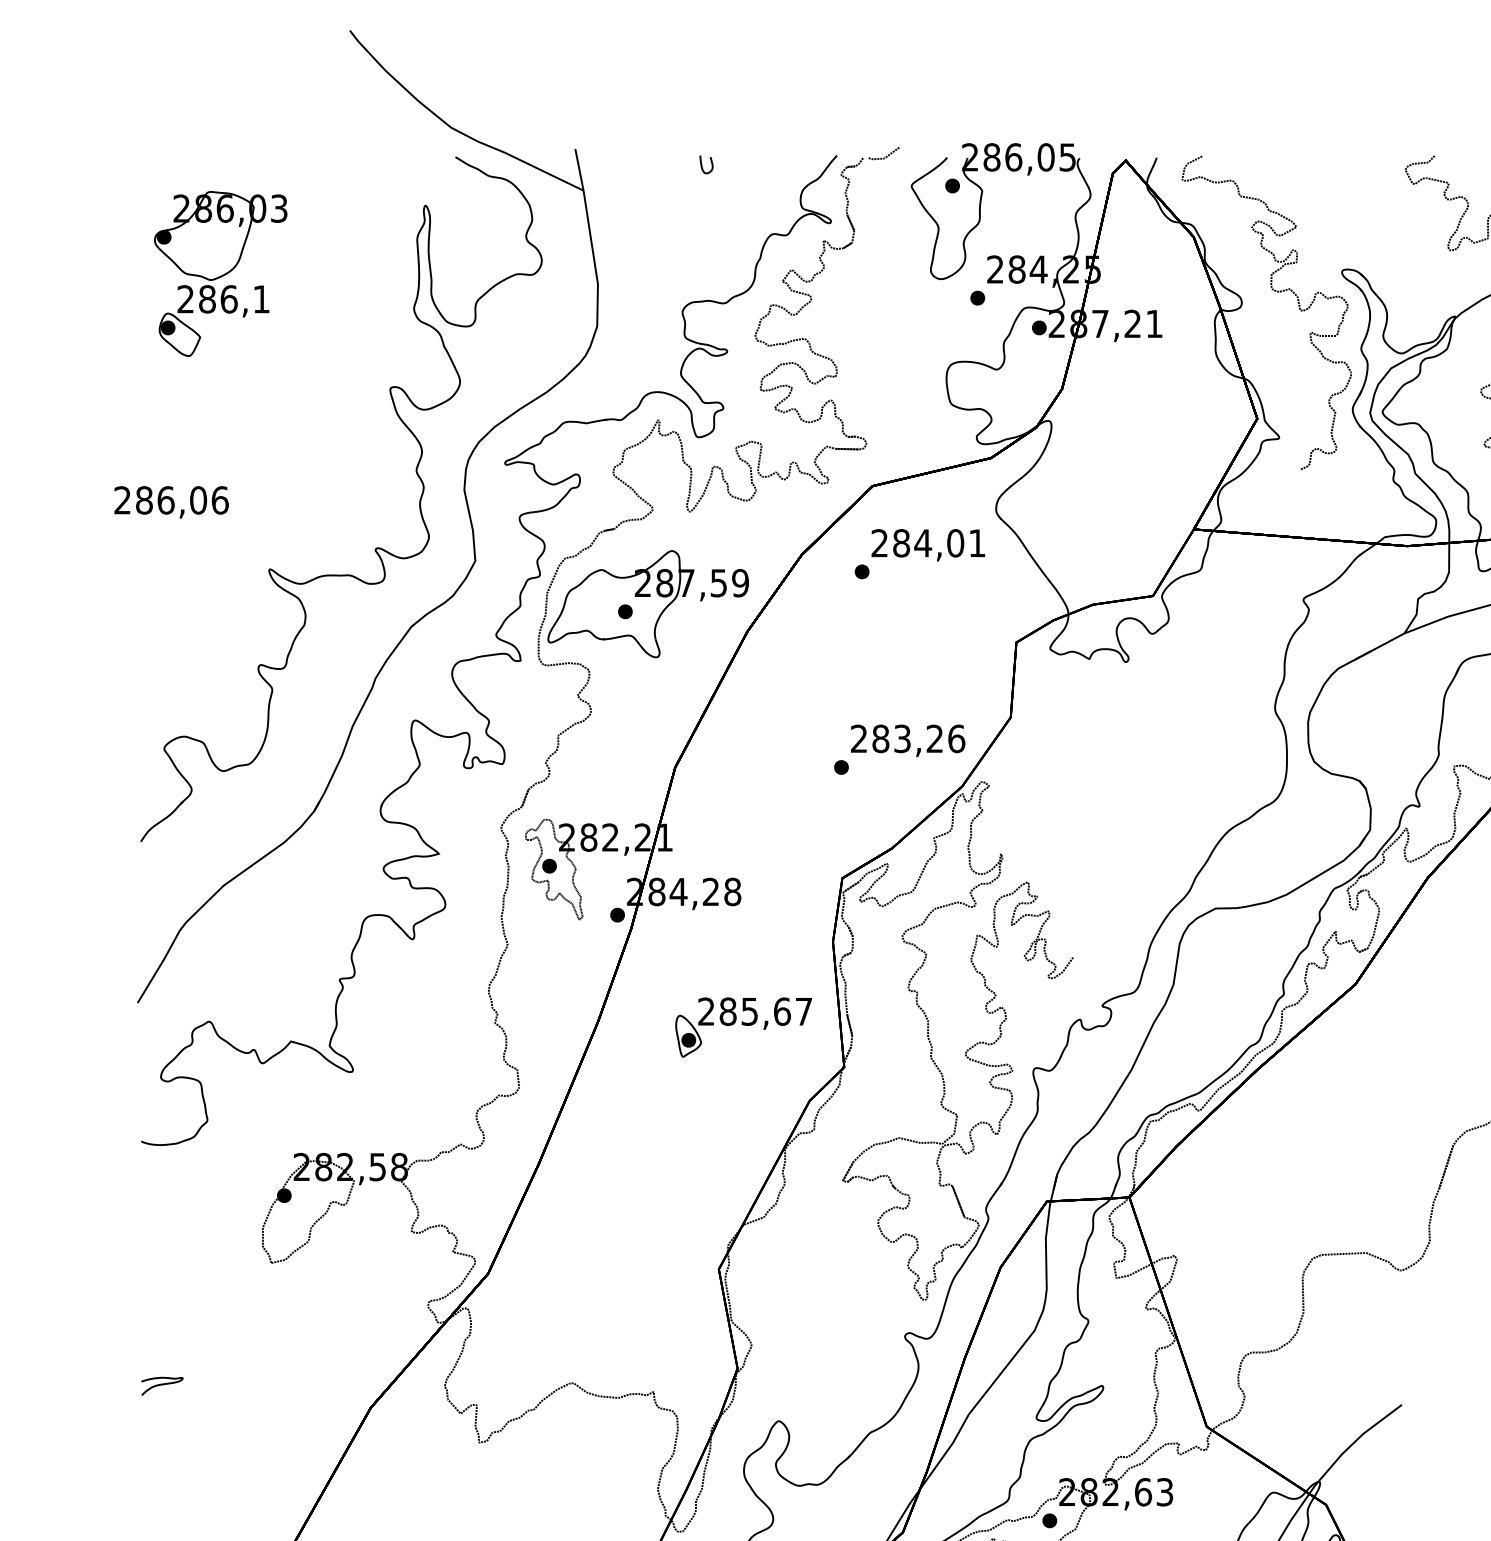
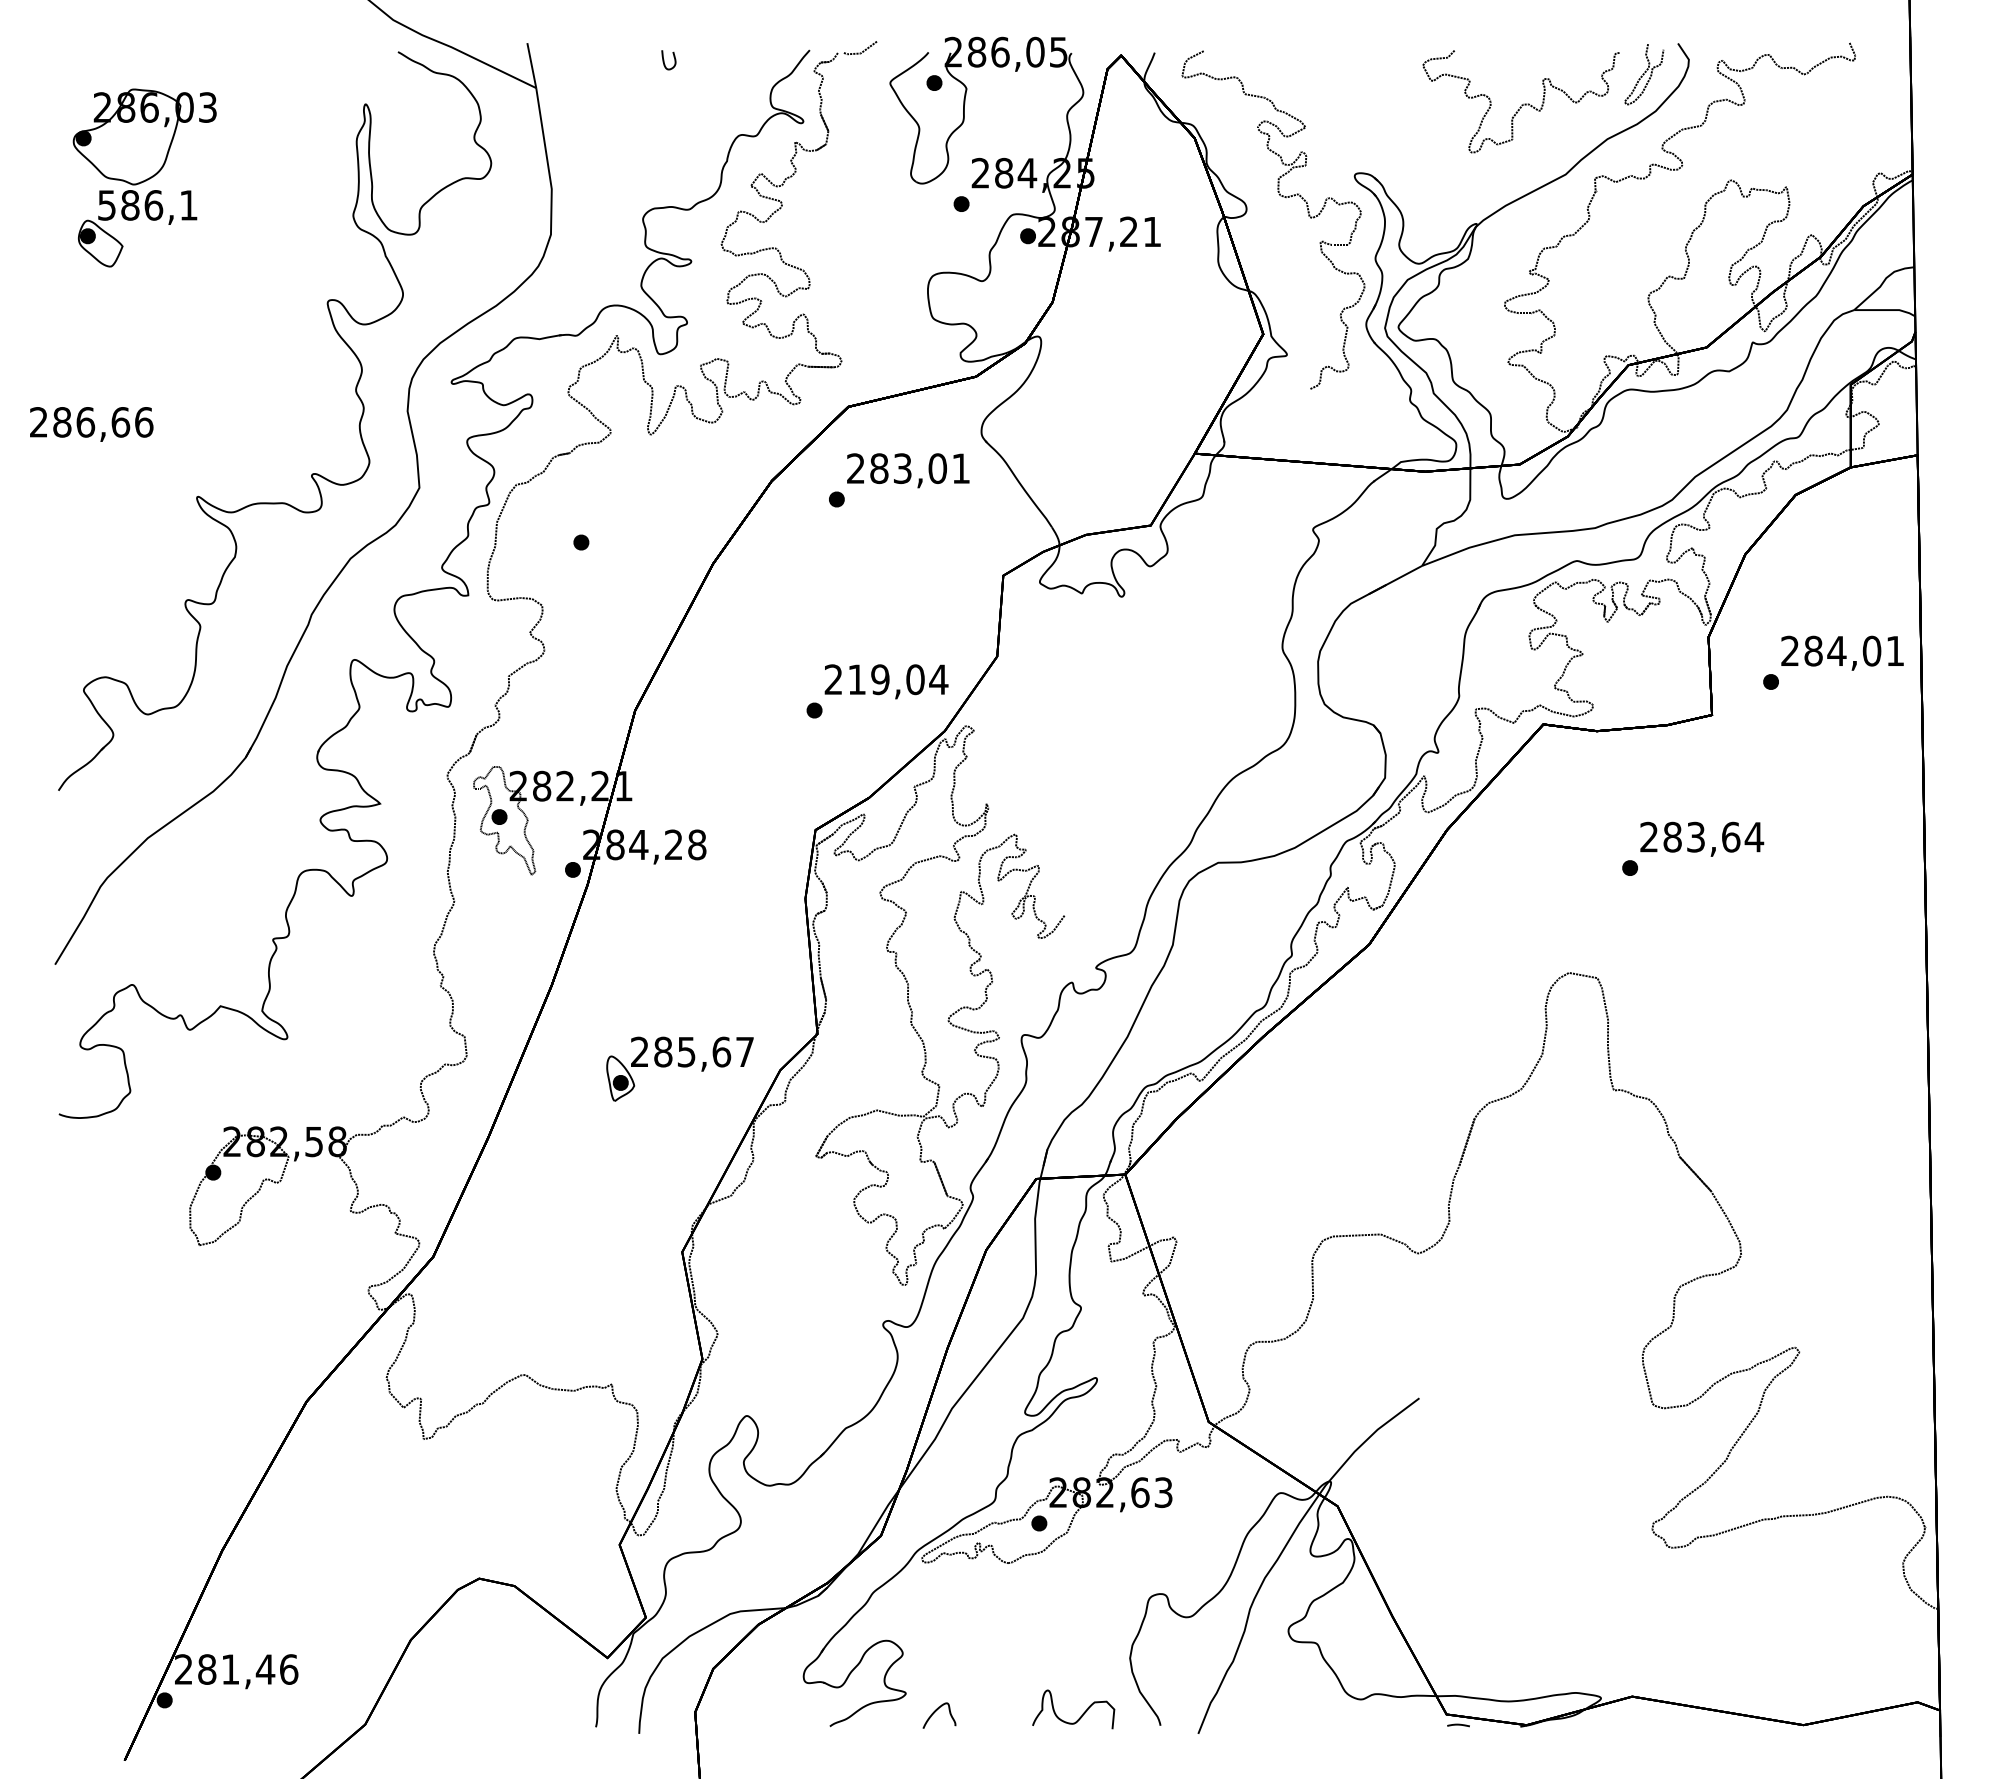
text: (185, 299) -> (106, 205), 286,1 -> 586,1
text: (198, 500) -> (120, 422), 286,06 -> 286,66
text: (922, 543) -> (902, 468), 284,01 -> 283,01
part: (647, 604) -> (605, 534), removed
text: (919, 738) -> (898, 679), 283,26 -> 219,04
part: (743, 1026) -> (679, 1068), moved
curve: (162, 1385) -> (81, 1377), removed

